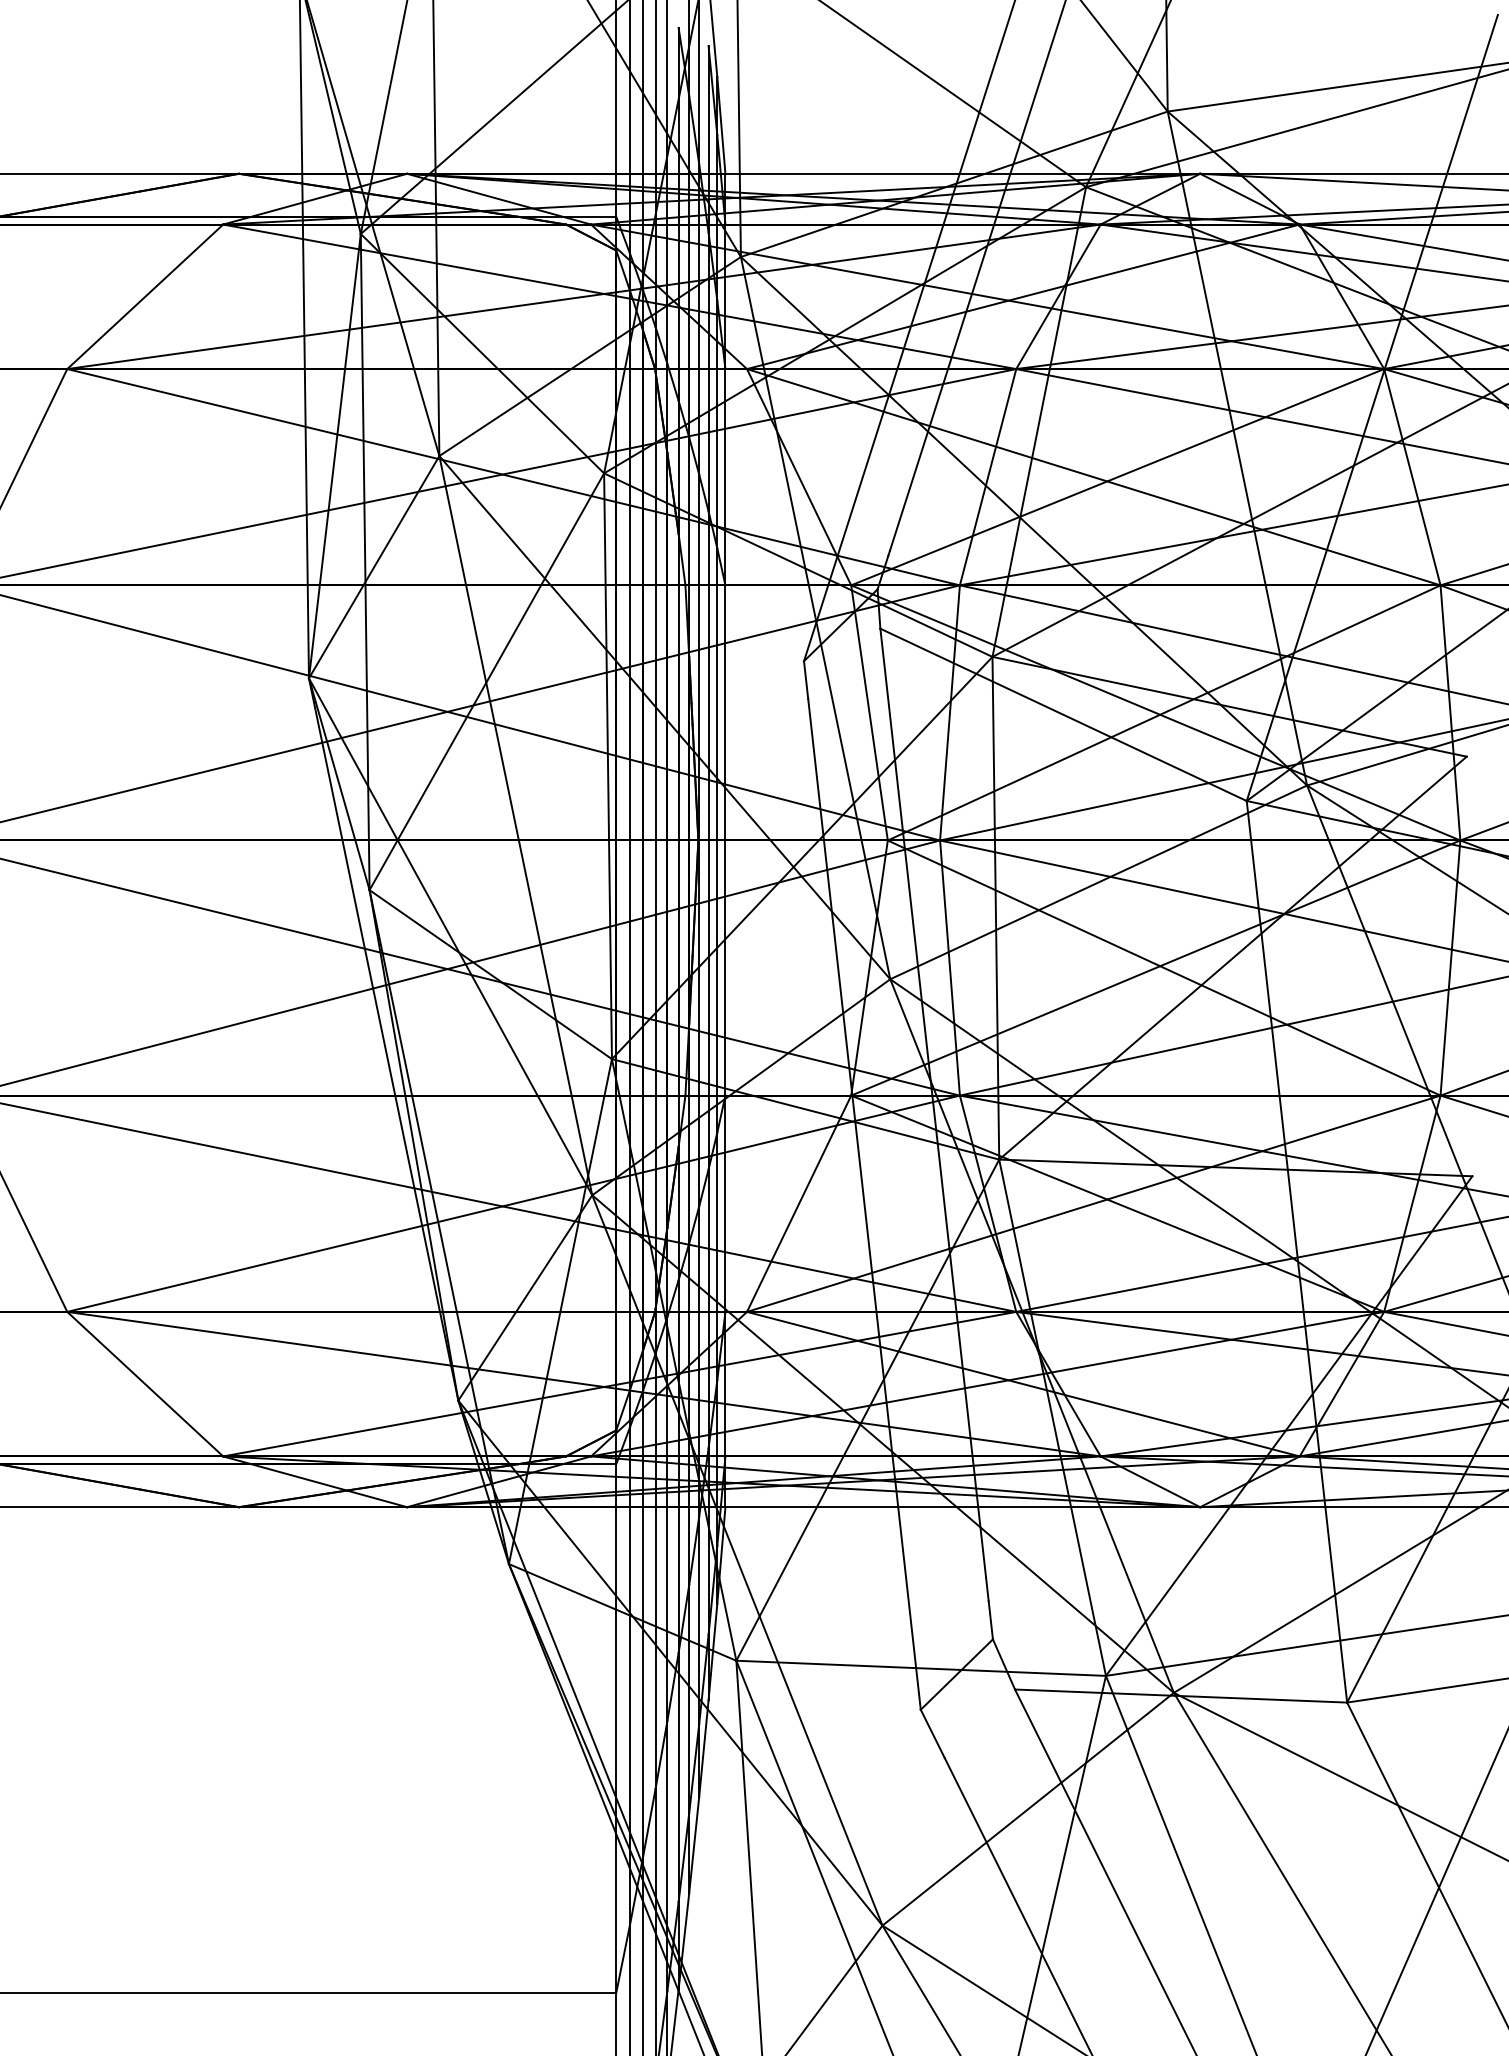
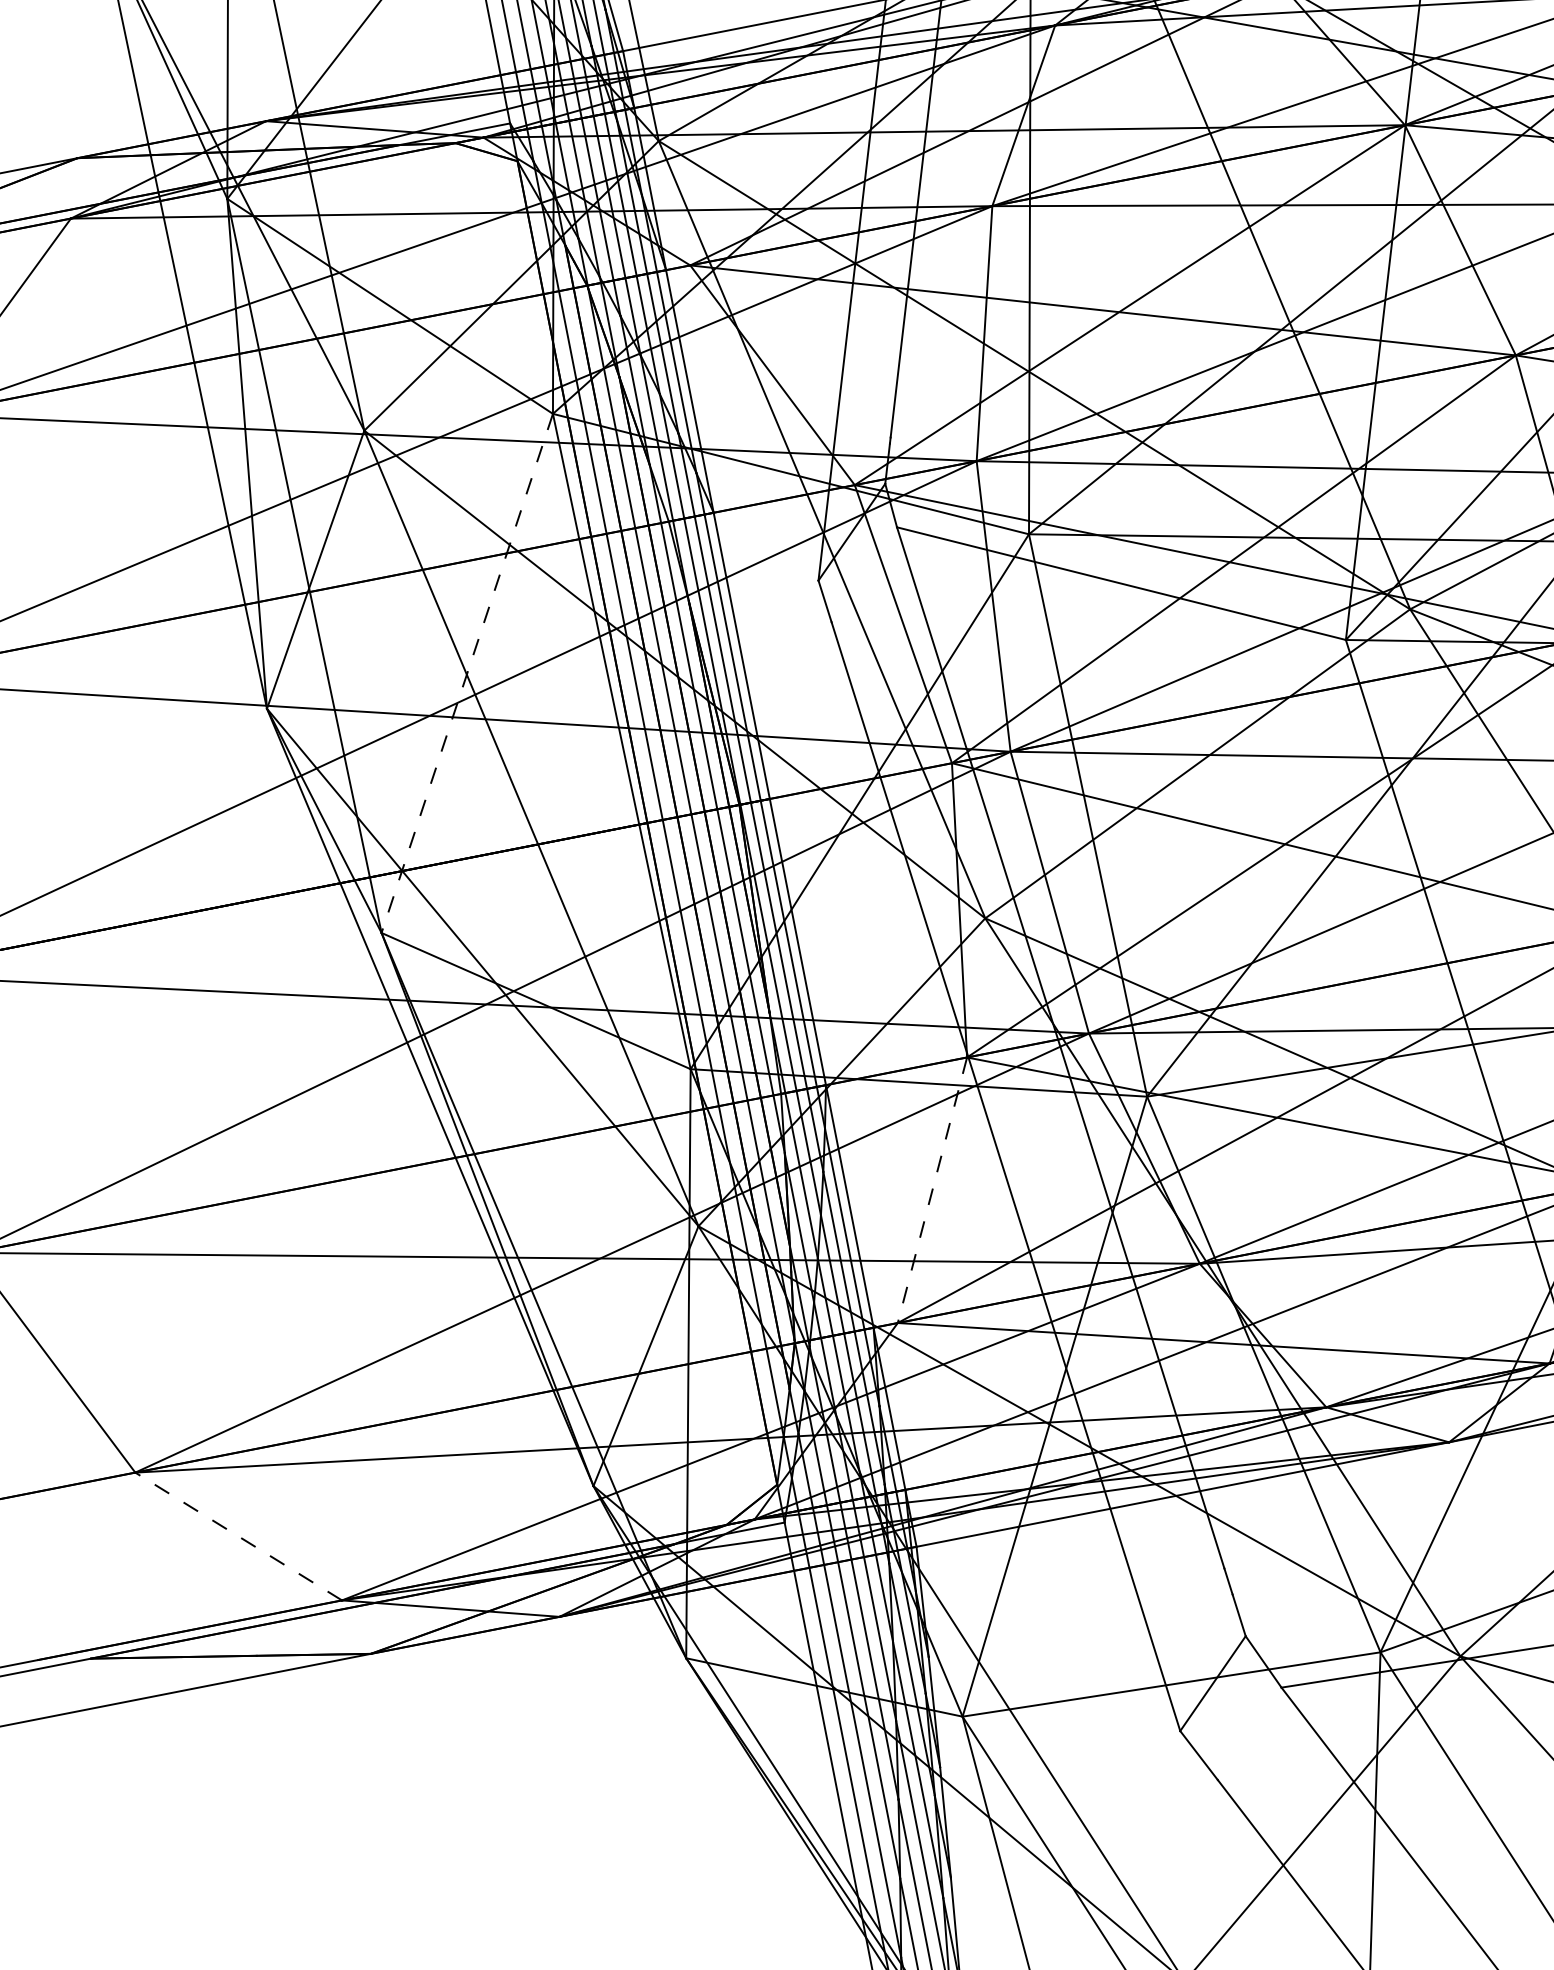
line: (486, 682) -> (467, 674), solid -> dashed
line: (798, 1204) -> (931, 1191), solid -> dashed
line: (144, 1383) -> (237, 1535), solid -> dashed

